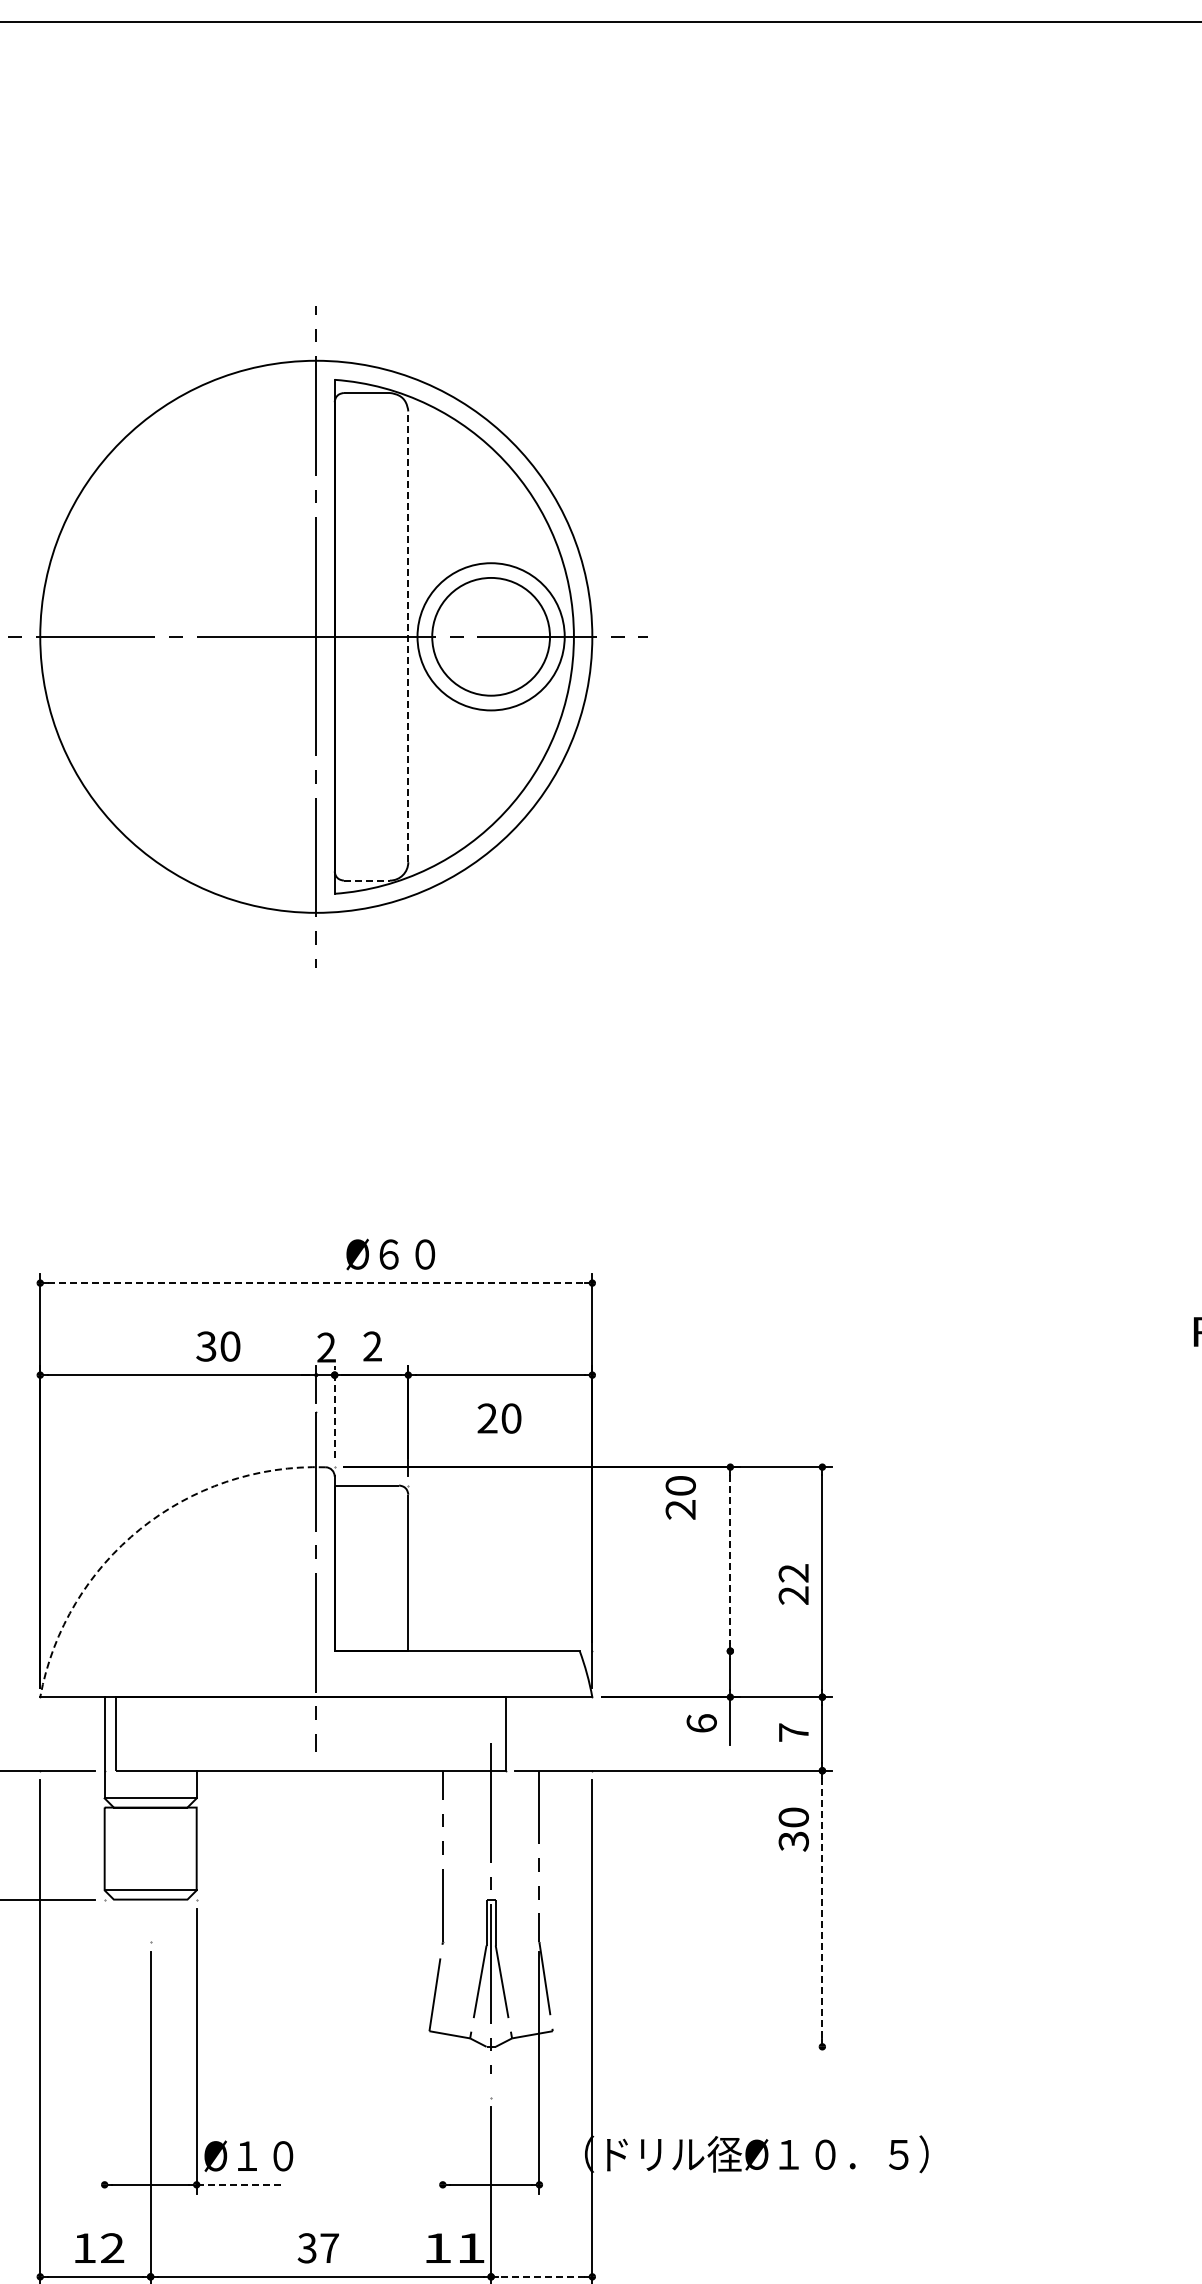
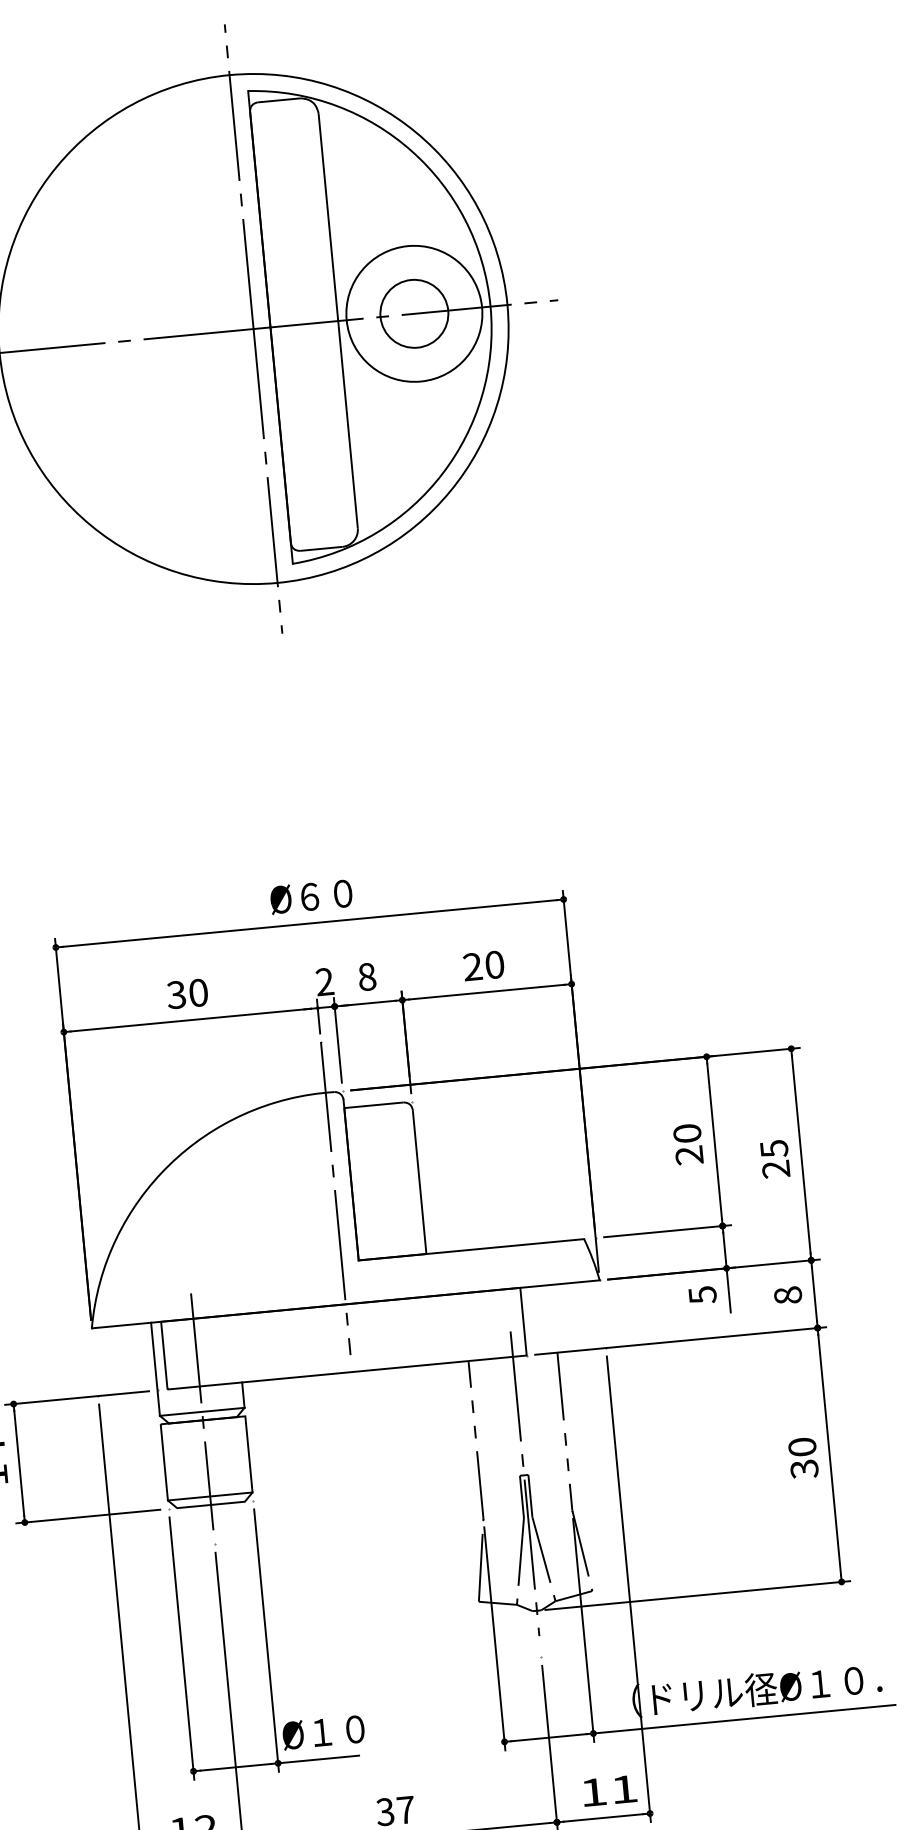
line: (408, 636) -> (338, 320), dashed -> solid
circle: (490, 636) -> (413, 313), size x0.62
line: (367, 880) -> (321, 548), dashed -> solid
text: (390, 1254) -> (311, 896), moved
line: (316, 1283) -> (309, 923), dashed -> solid
text: (218, 1346) -> (187, 993), moved
text: (372, 1346) -> (366, 976), 2 -> 8
line: (334, 1411) -> (337, 1040), dashed -> solid
text: (499, 1418) -> (483, 965), moved
text: (680, 1497) -> (688, 1144), moved
arc: (140, 1529) -> (169, 1165), dashed -> solid
line: (730, 1559) -> (714, 1141), dashed -> solid
text: (793, 1573) -> (773, 1149), 22 -> 25
line: (670, 1651) -> (667, 1231), added
text: (701, 1723) -> (702, 1295), 6 -> 5
text: (793, 1732) -> (787, 1295), 7 -> 8
line: (150, 1798) -> (202, 1411), added
text: (793, 1829) -> (803, 1458), moved
line: (822, 1908) -> (829, 1454), dashed -> solid
line: (665, 2046) -> (697, 1595), added
line: (104, 2051) -> (181, 1648), added
line: (442, 2072) -> (494, 1638), added
line: (240, 2184) -> (318, 1759), dashed -> solid
line: (703, 2184) -> (744, 1718), added
text: (455, 2247) -> (609, 1790), moved
line: (541, 2276) -> (603, 1817), dashed -> solid

